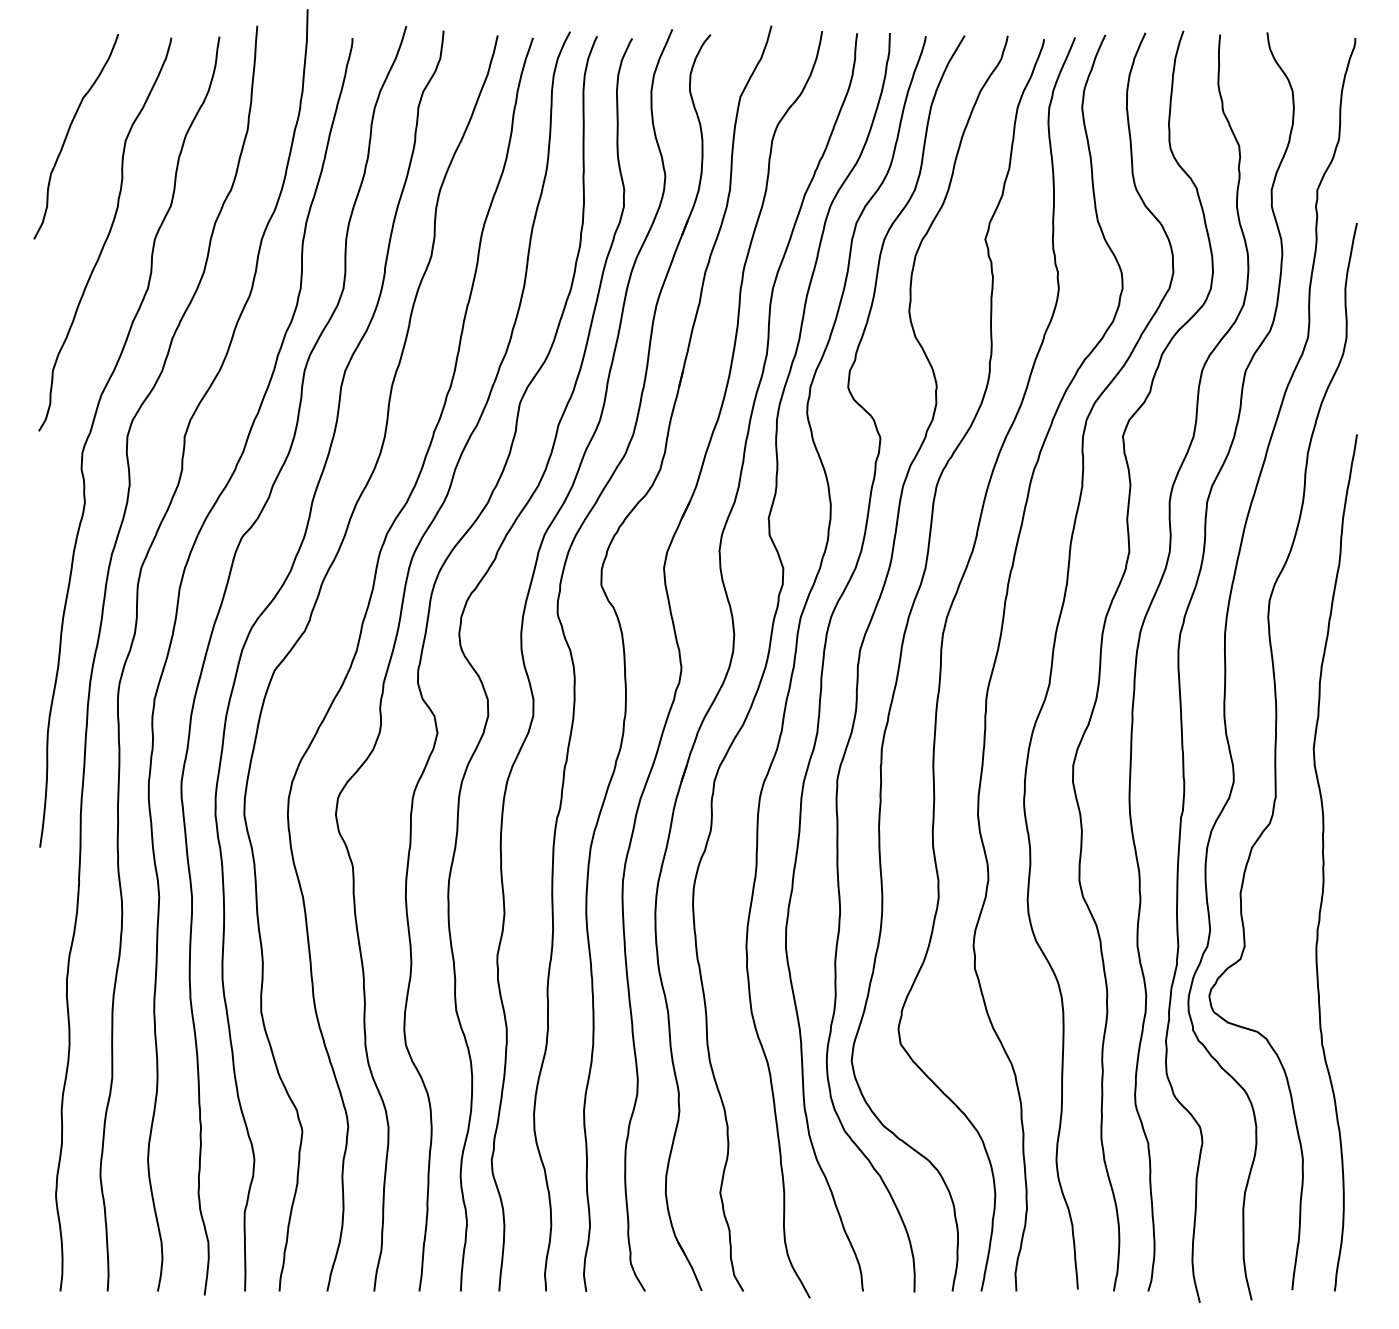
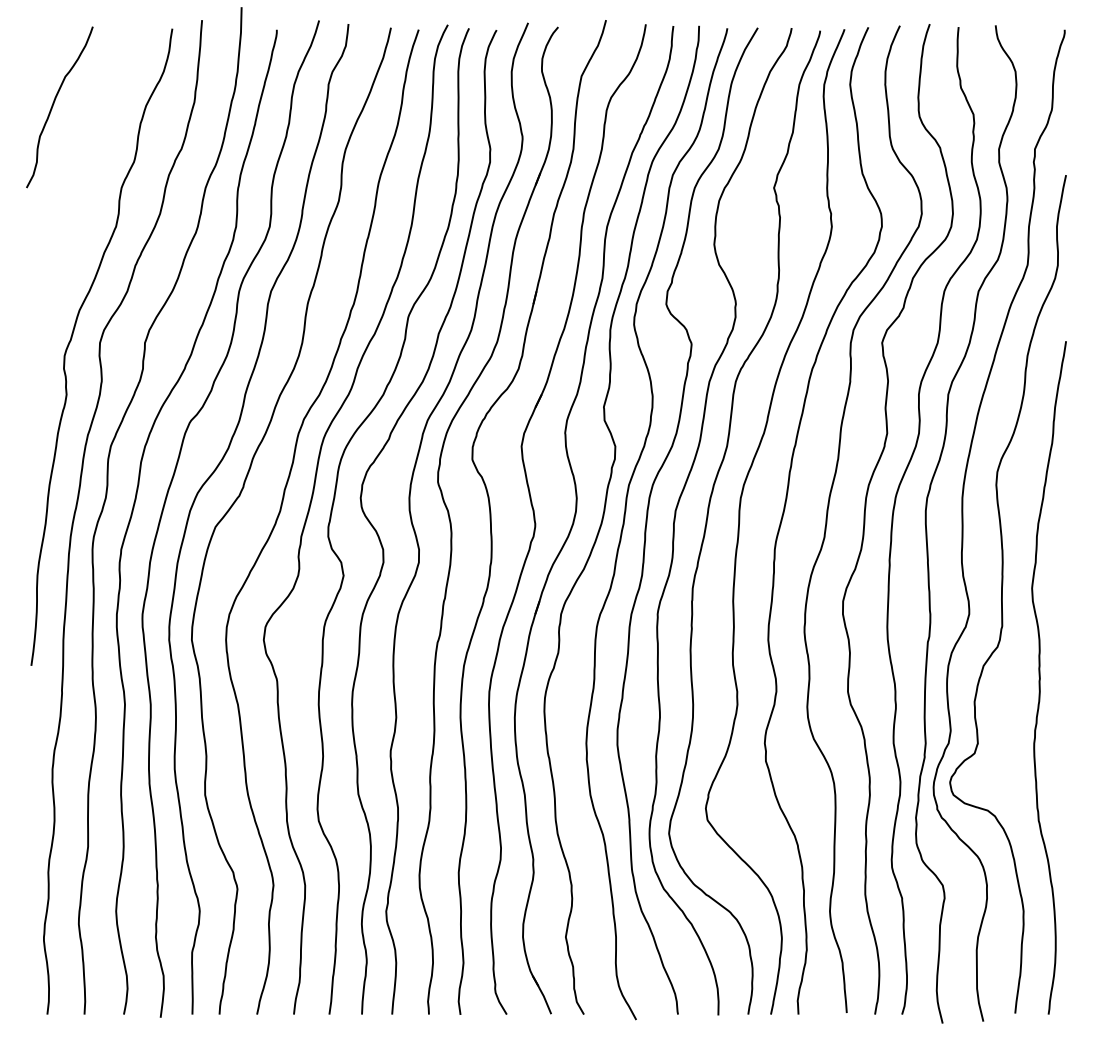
curve: (107, 234) -> (84, 184), removed

